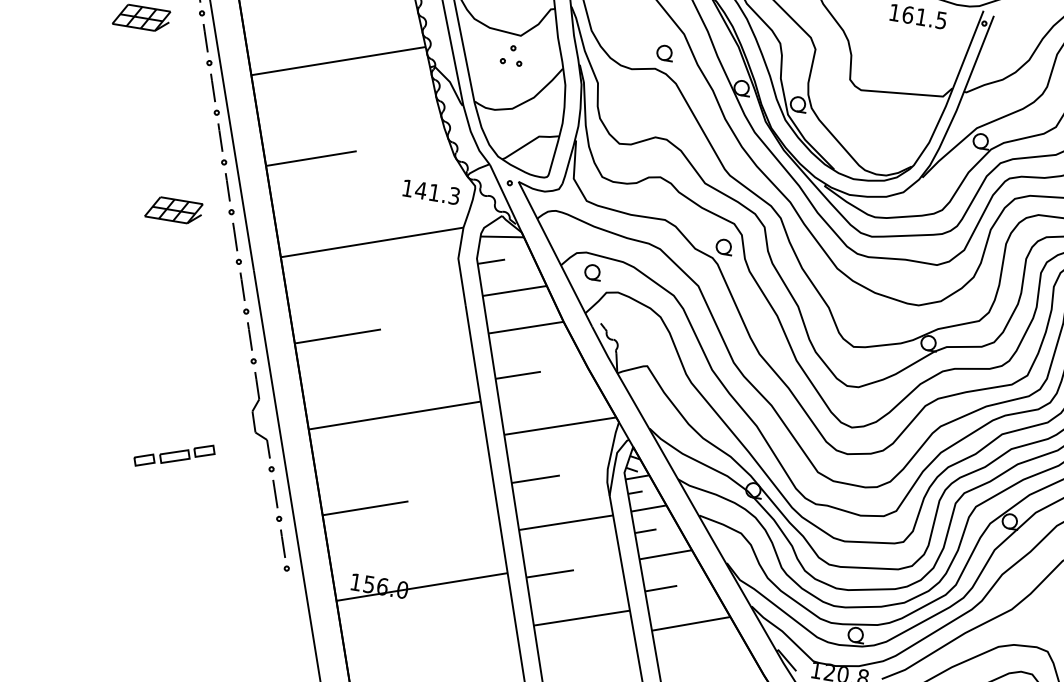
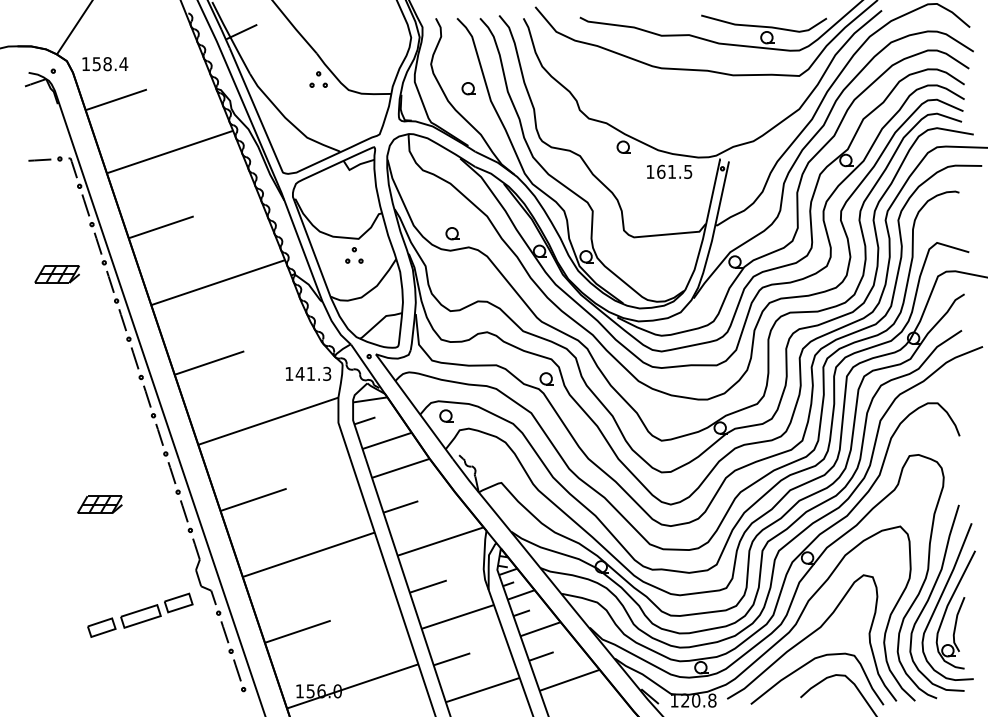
part: (664, 52) -> (452, 233), moved
part: (173, 209) -> (99, 504), moved
part: (174, 454) -> (140, 614), size x1.67

